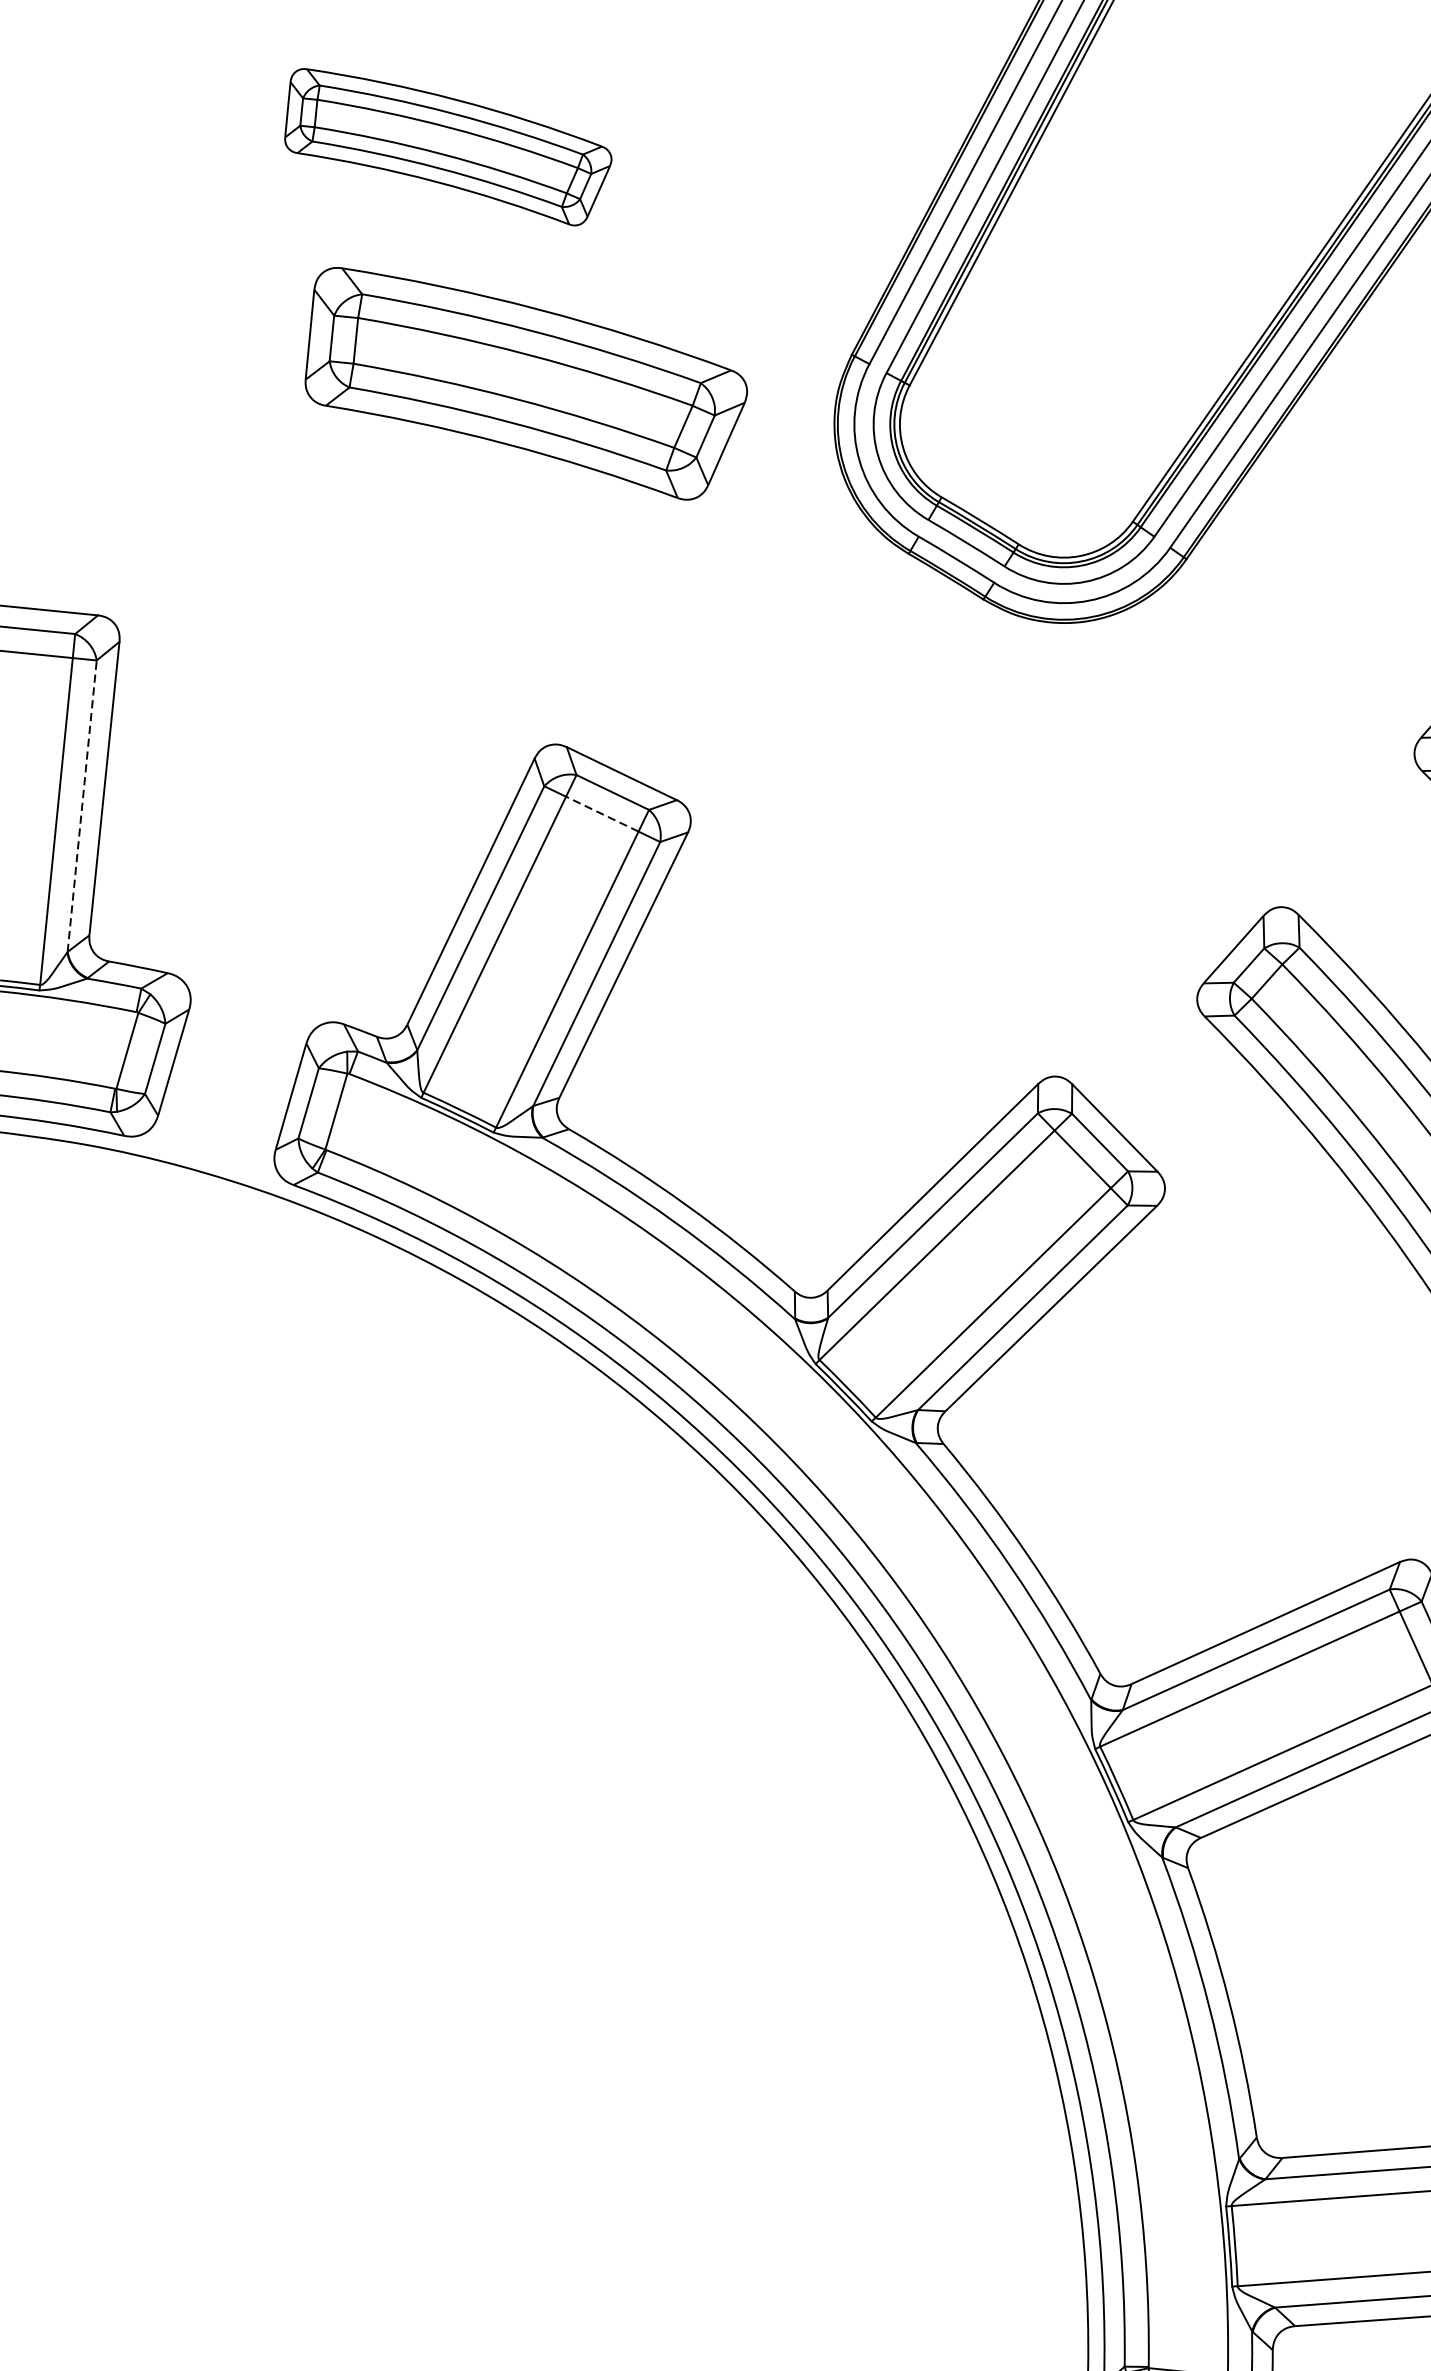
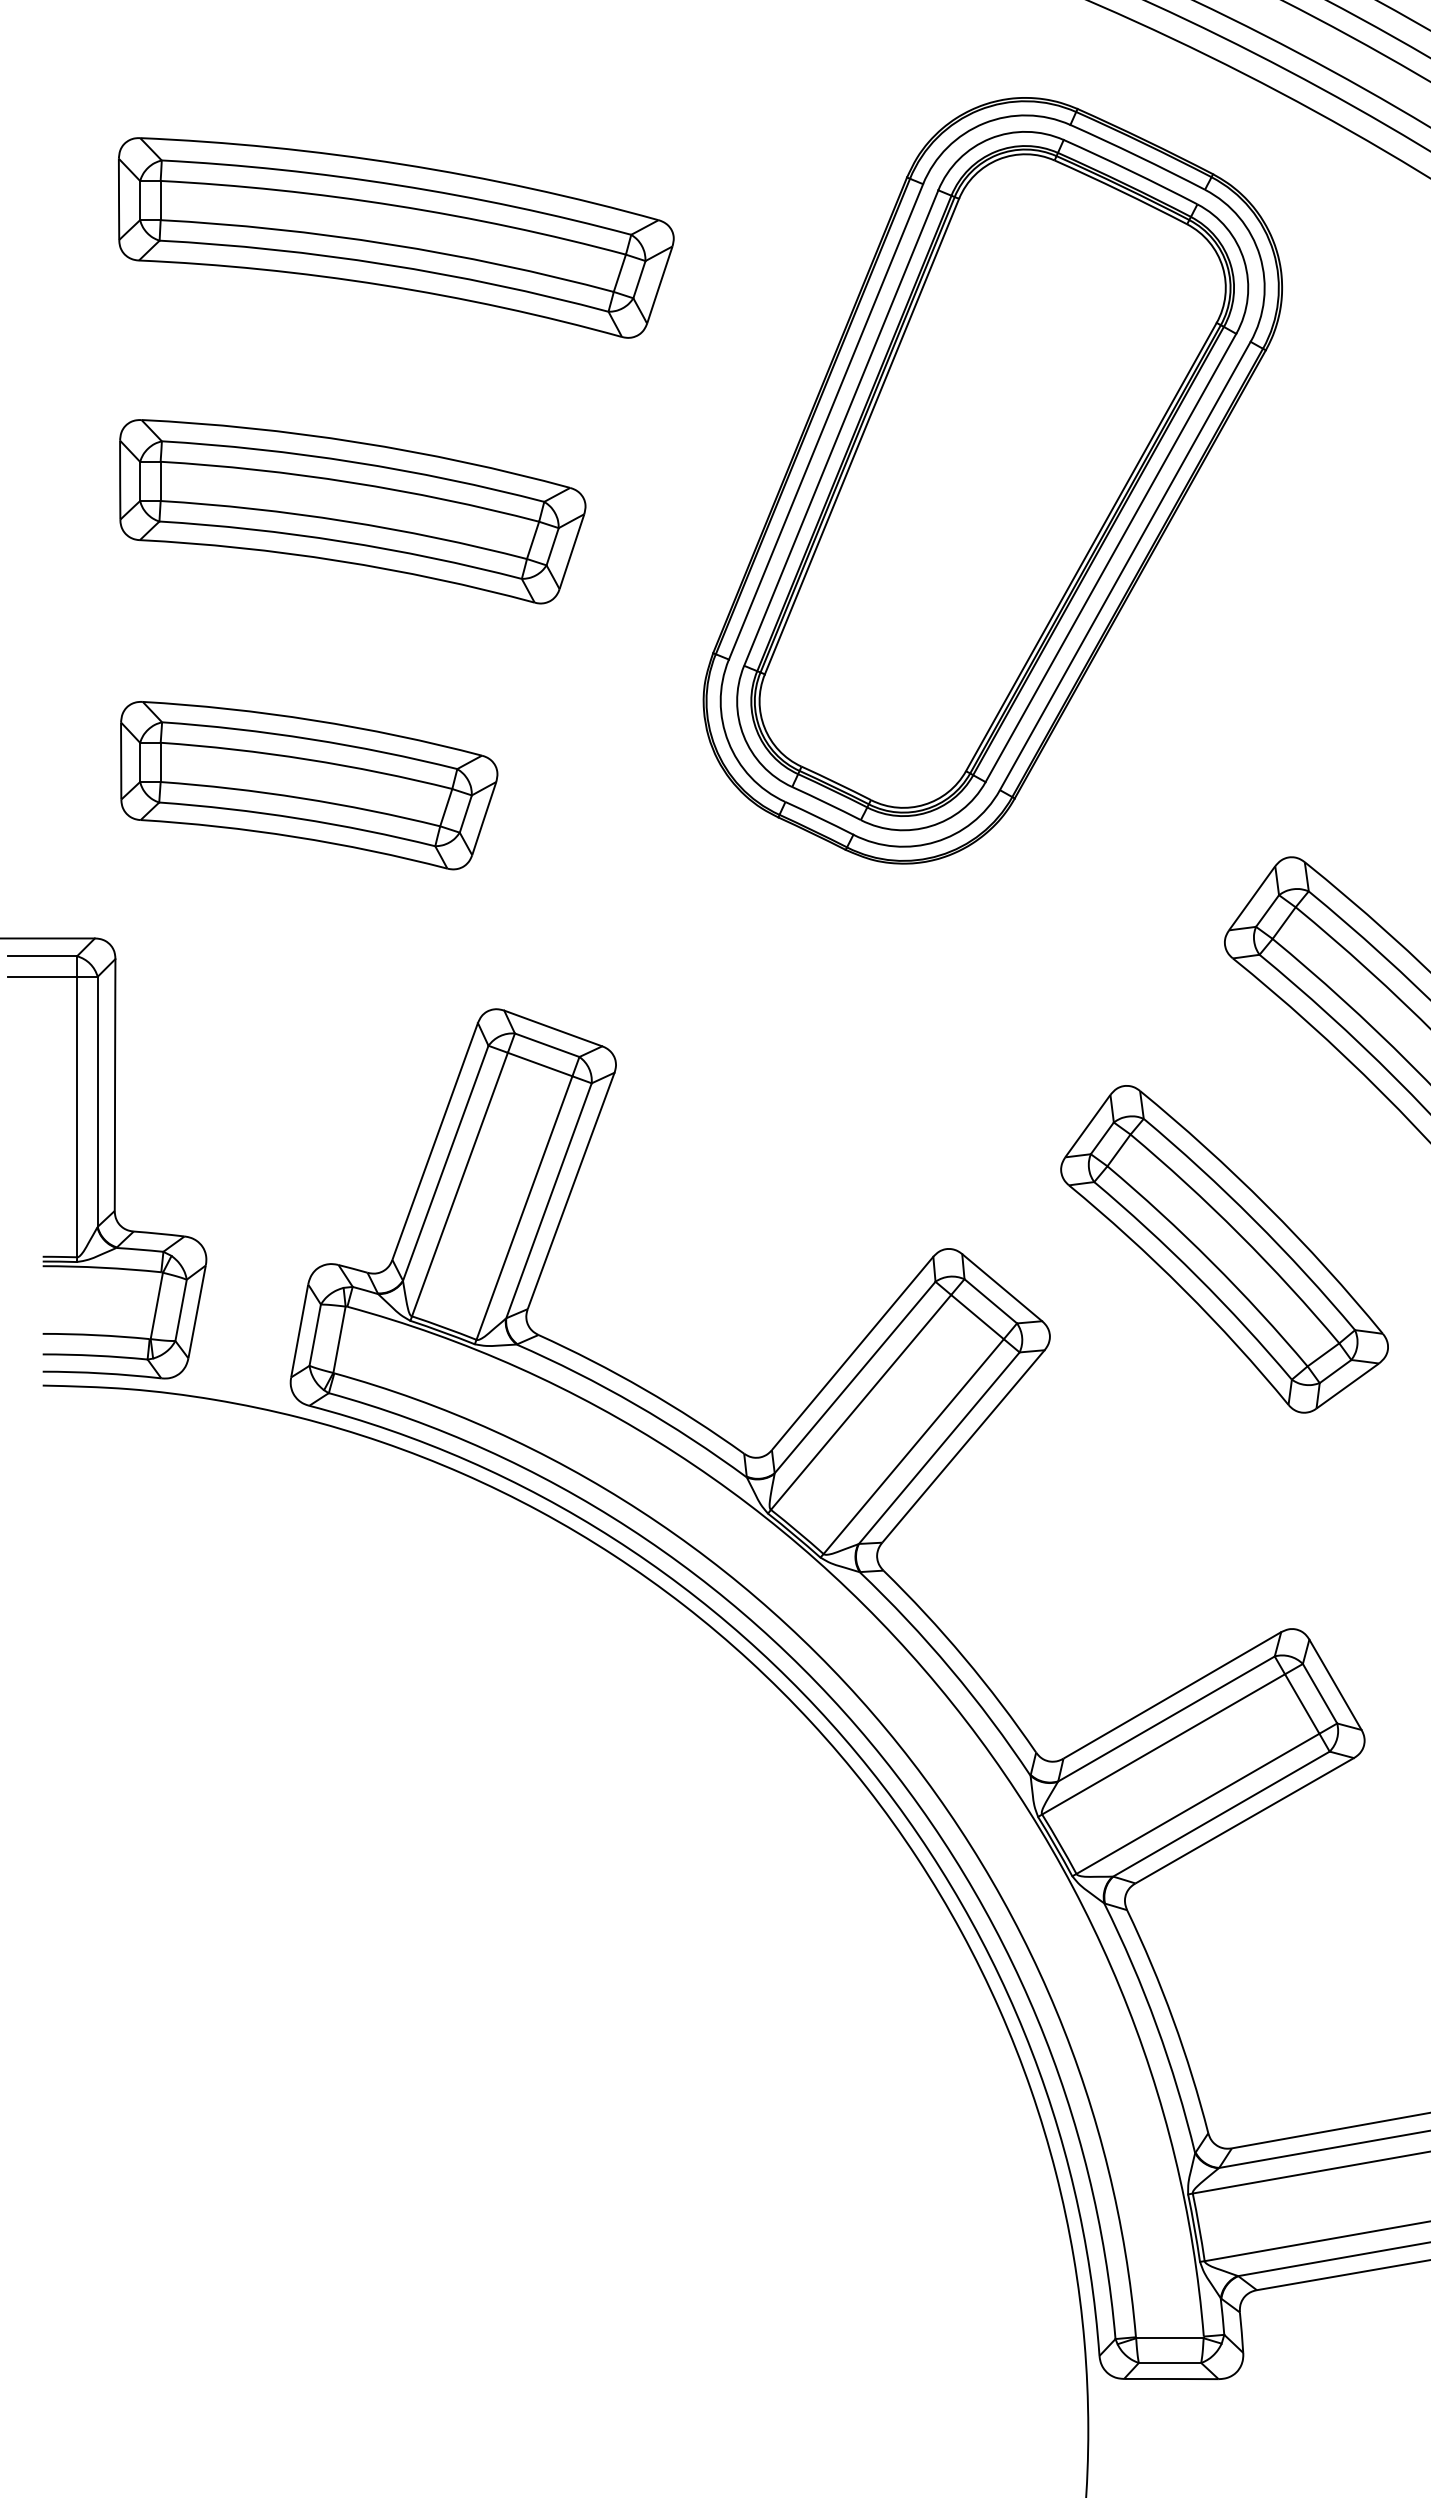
part: (447, 147) -> (352, 511), size x1.67
part: (526, 385) -> (309, 785), moved
line: (82, 805) -> (97, 1101), dashed -> solid
line: (601, 814) -> (539, 1064), dashed -> solid

